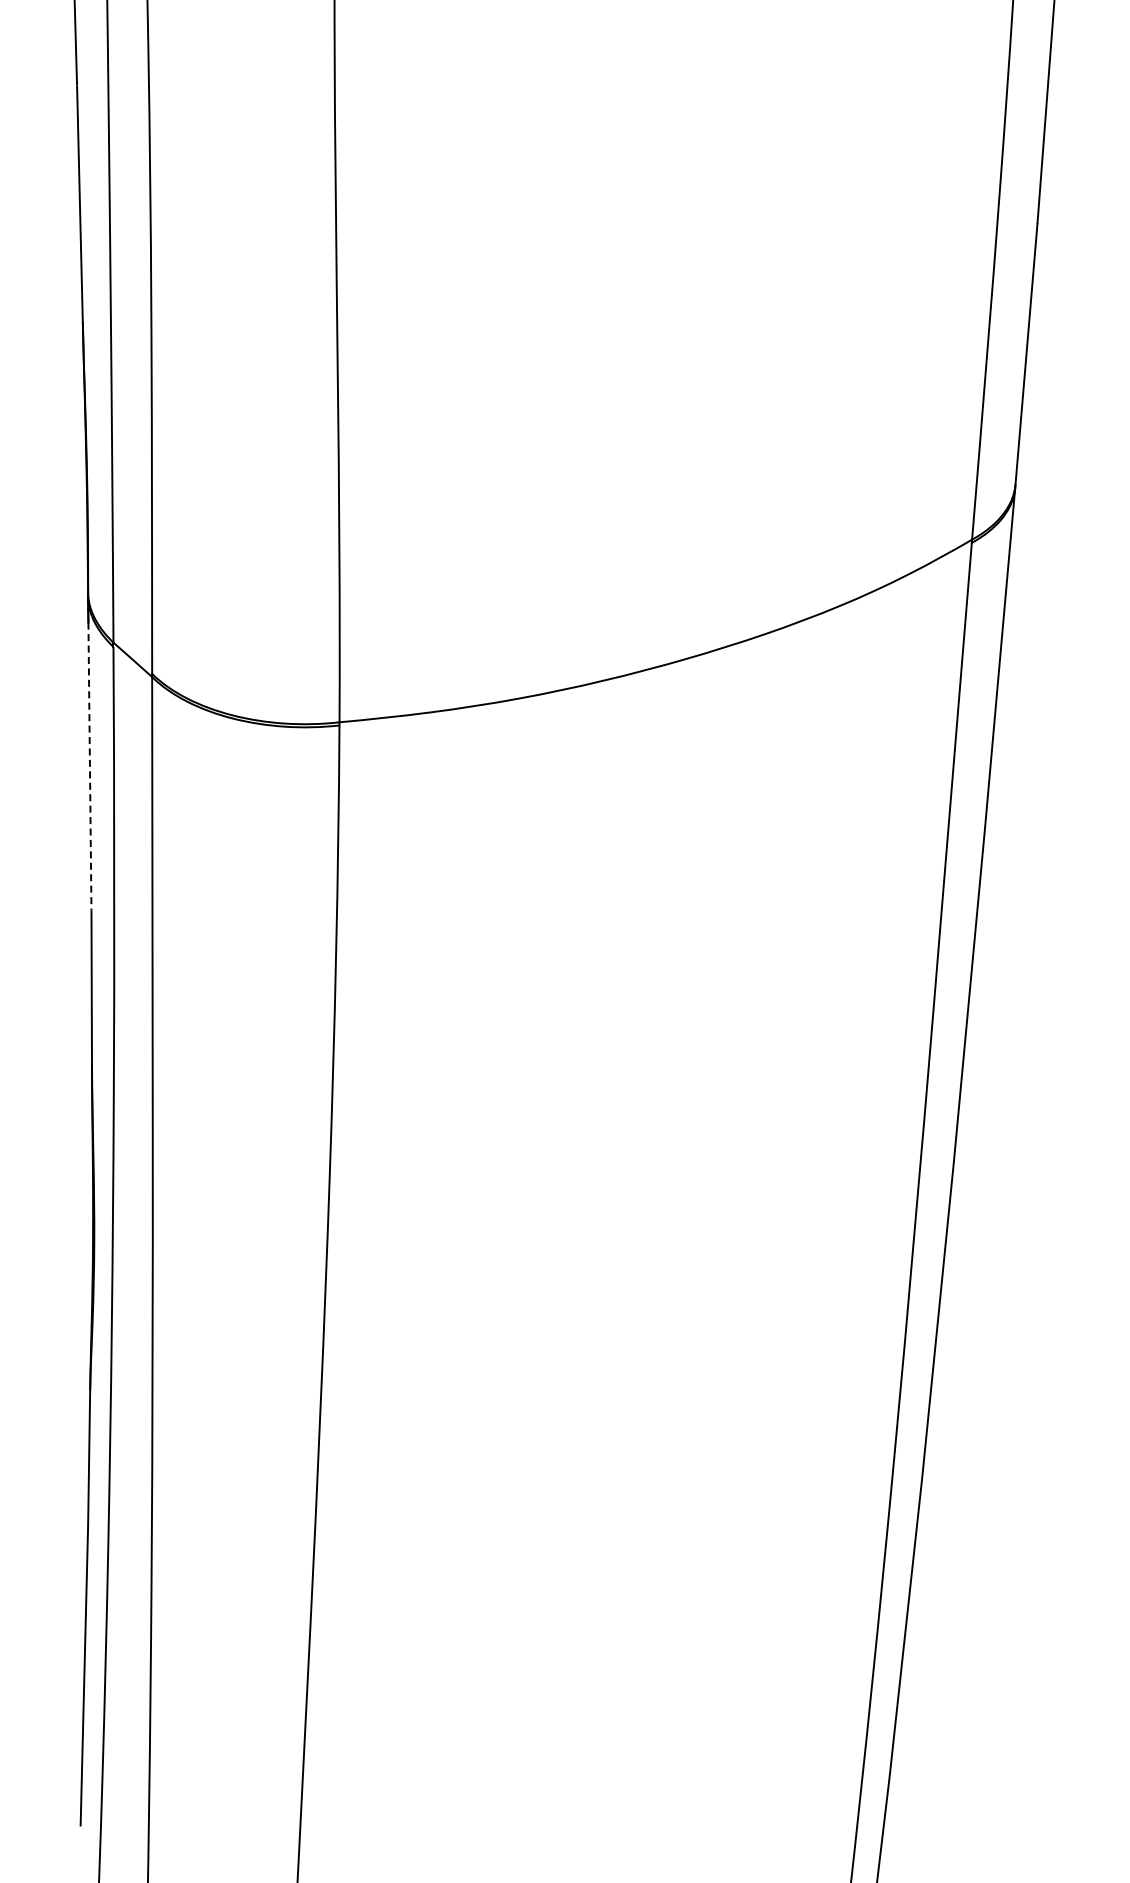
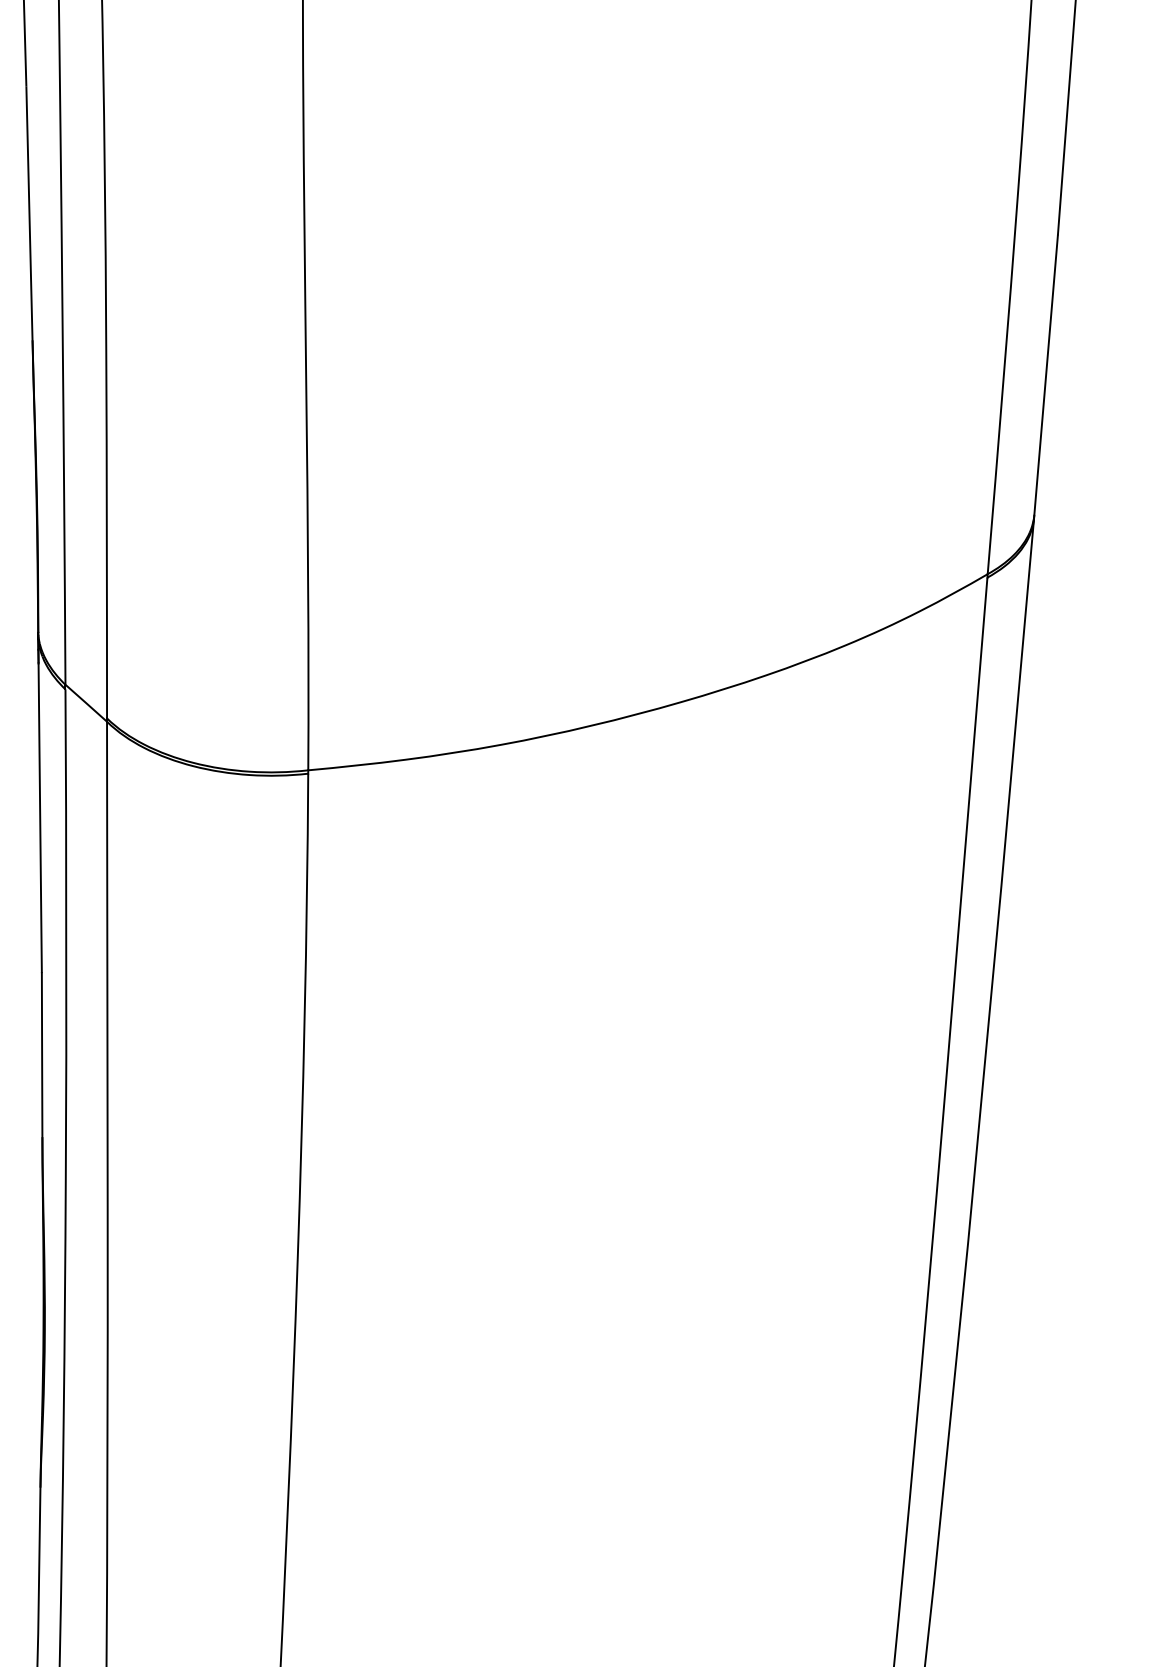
line: (89, 766) -> (39, 817), dashed -> solid

